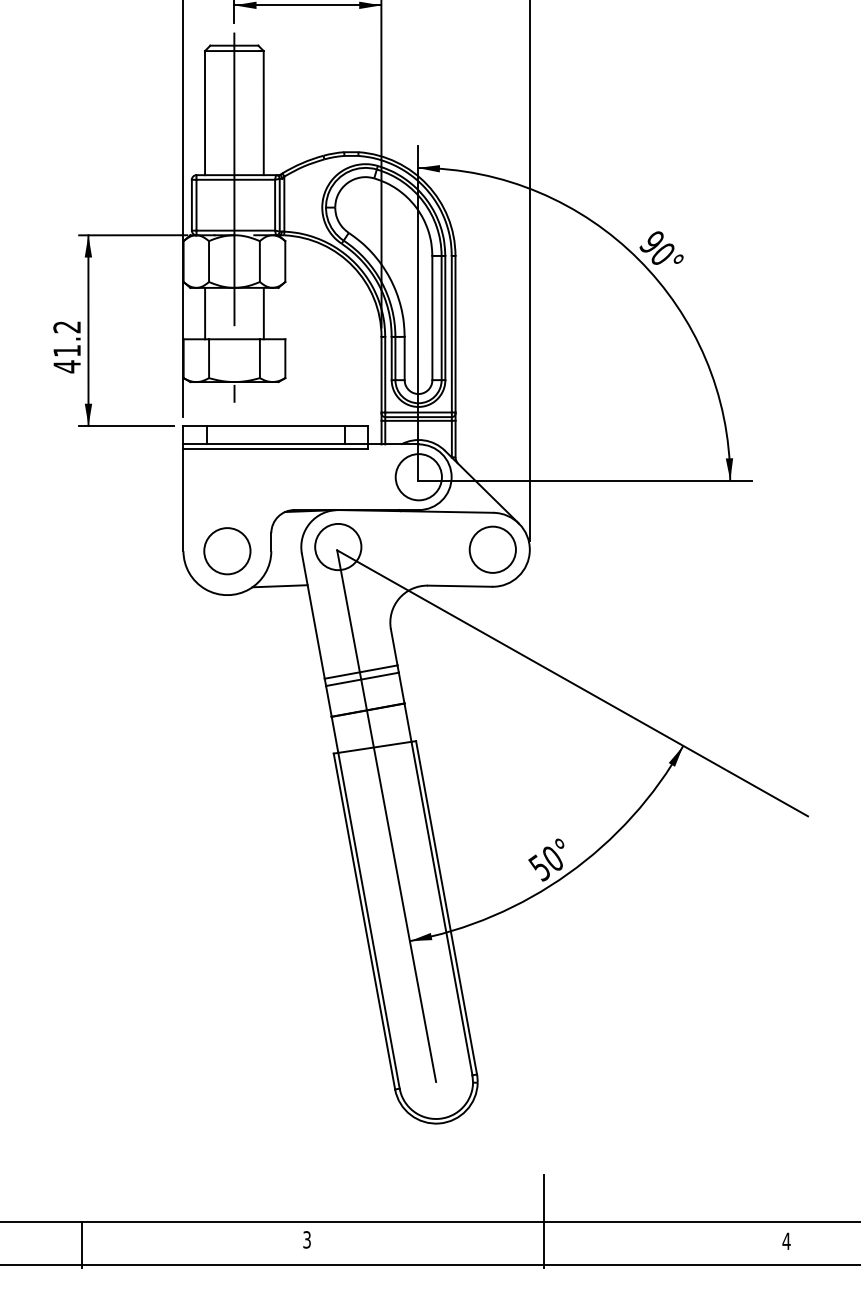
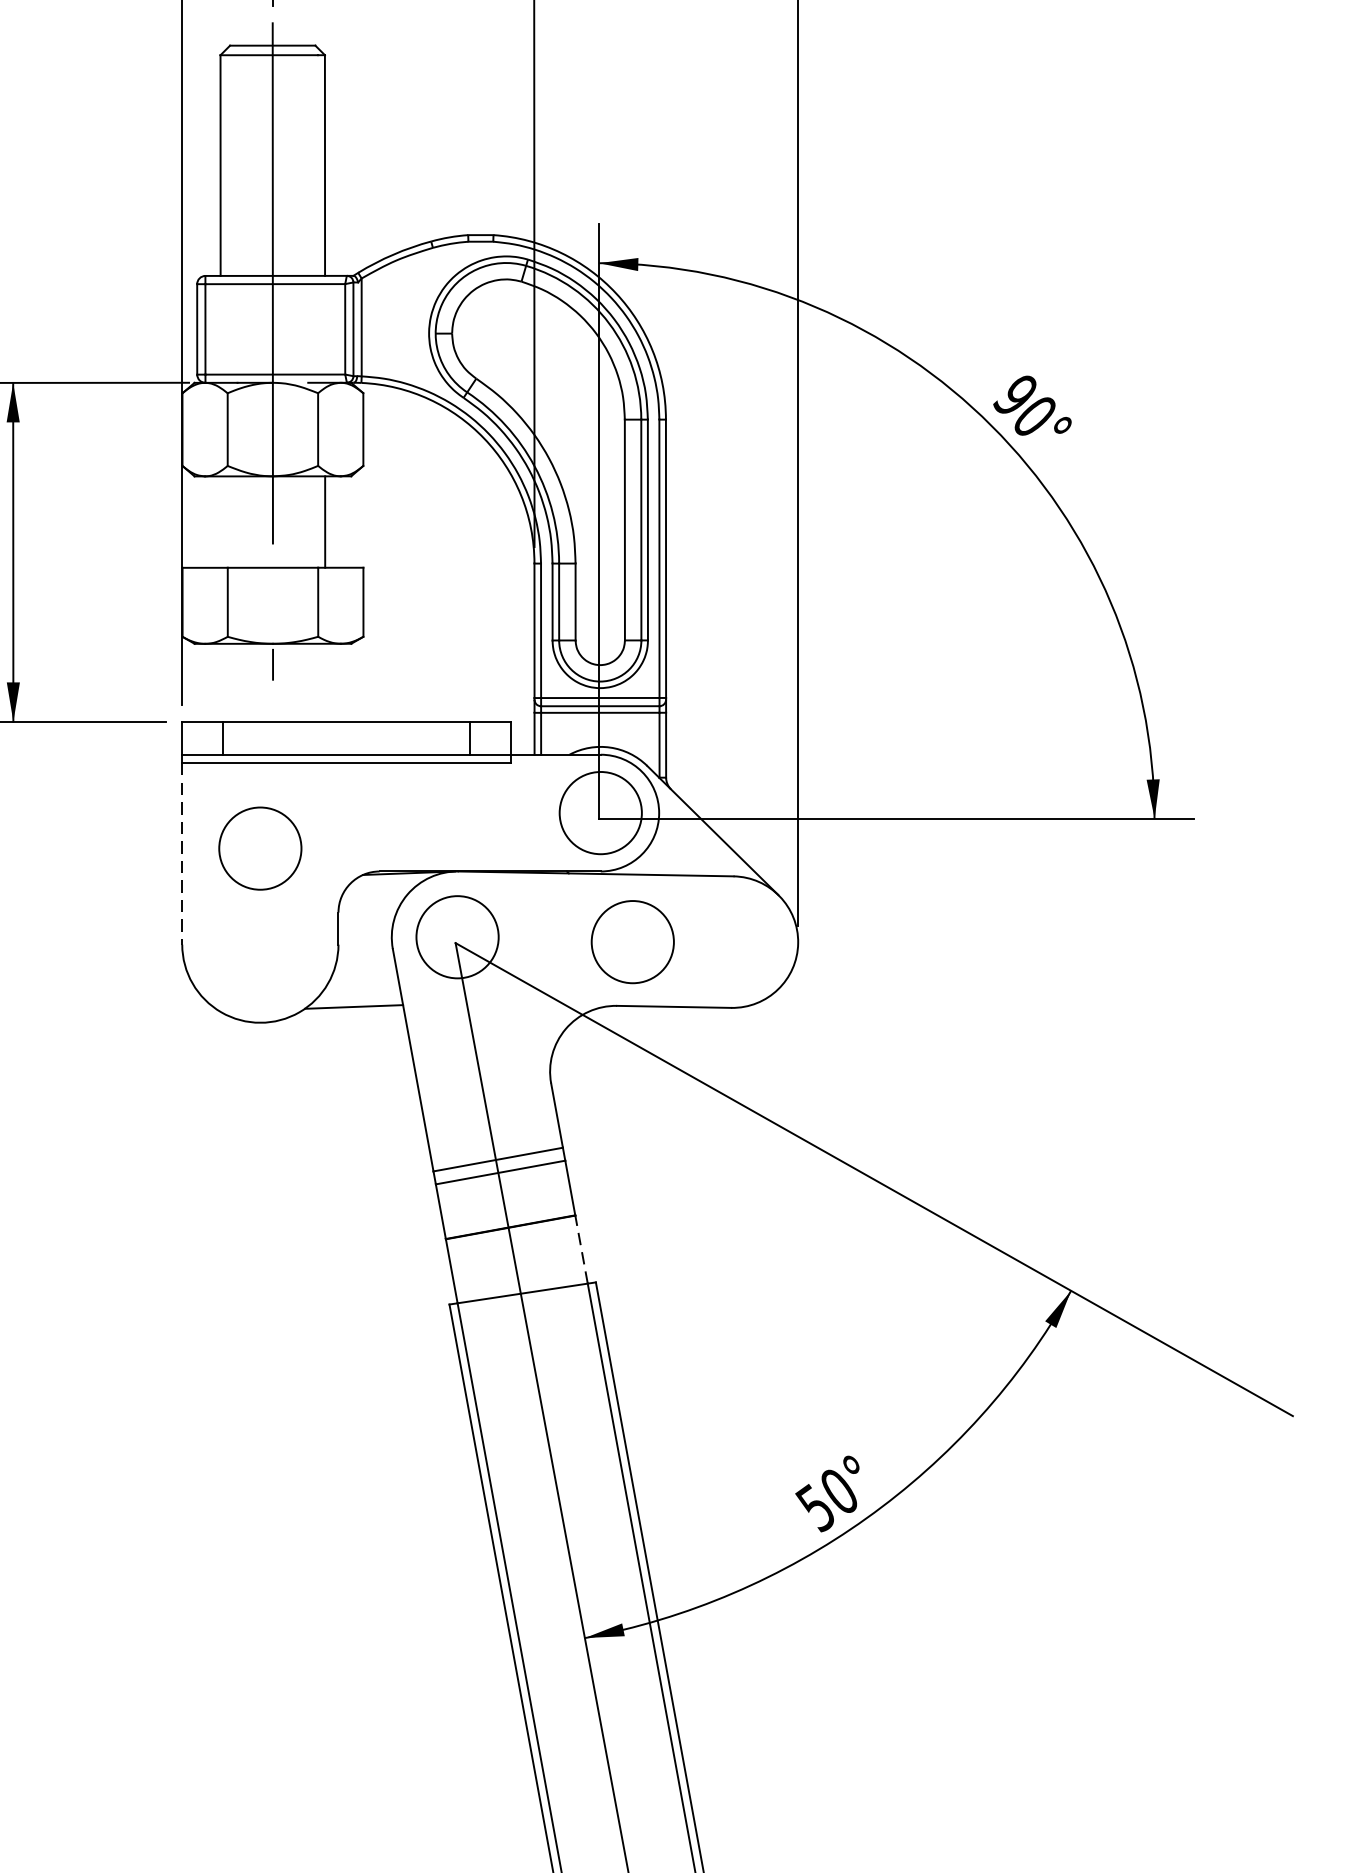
line: (205, 313) -> (221, 521), removed
line: (183, 500) -> (182, 854), solid -> dashed
circle: (492, 549) -> (632, 941), moved
circle: (227, 551) -> (260, 849), moved
line: (407, 722) -> (580, 1249), solid -> dashed

